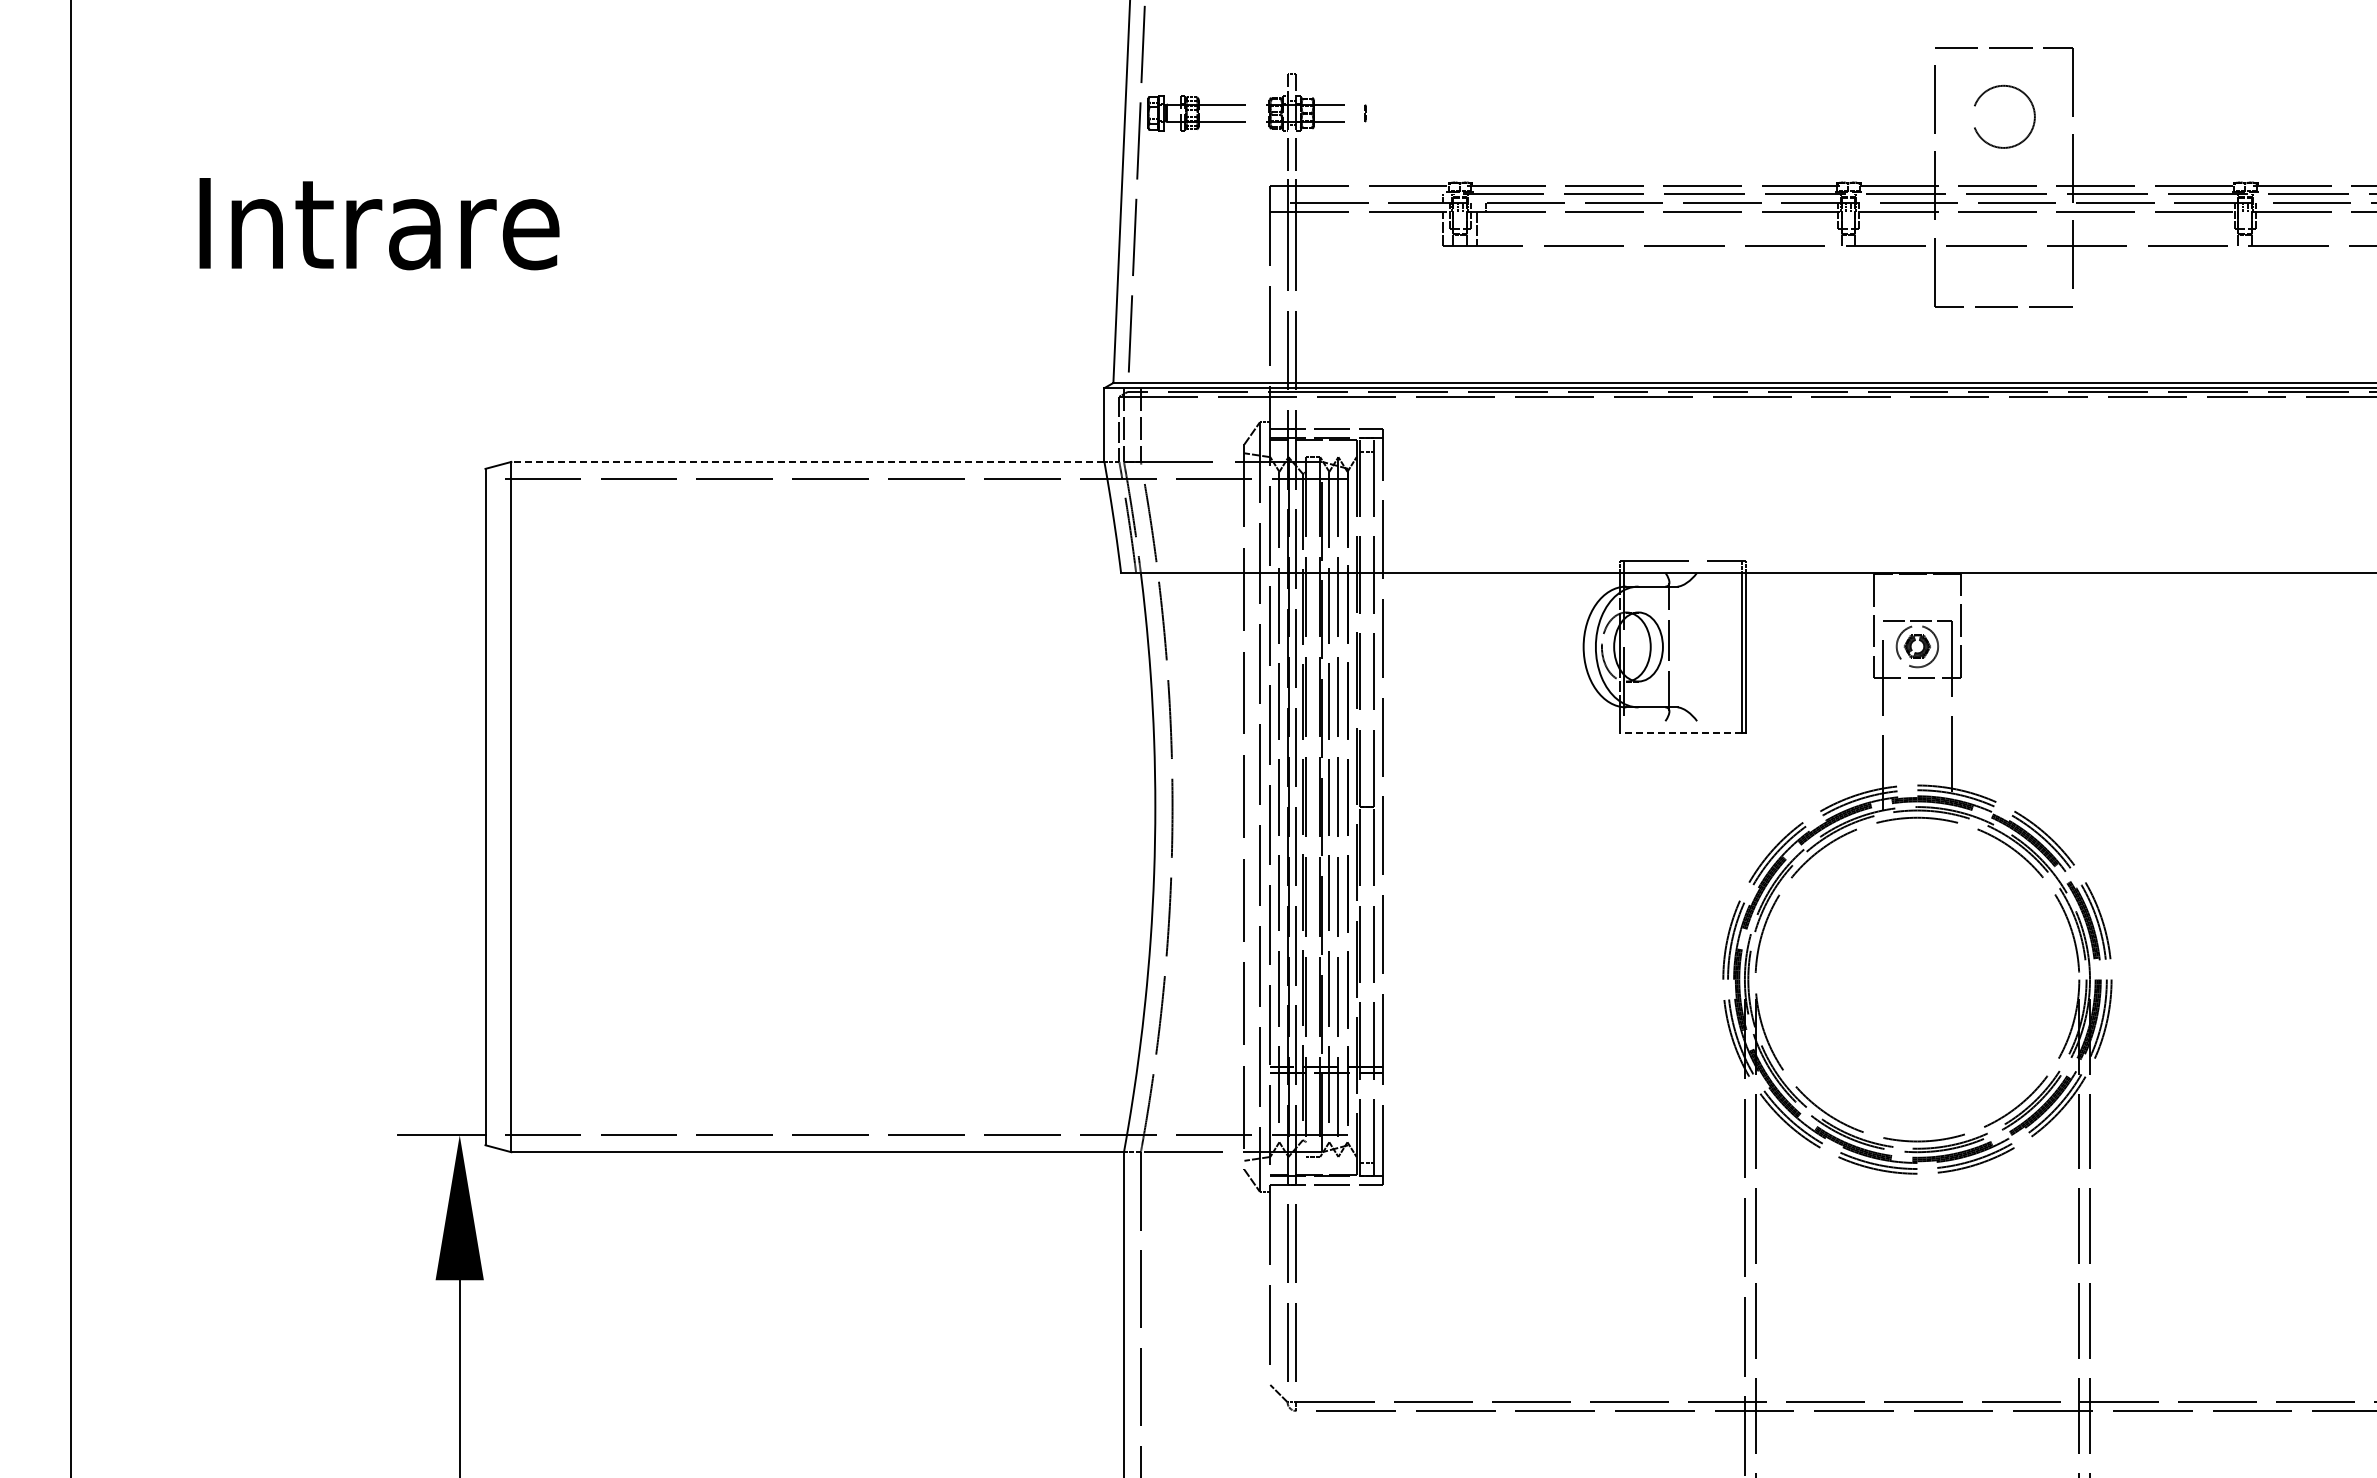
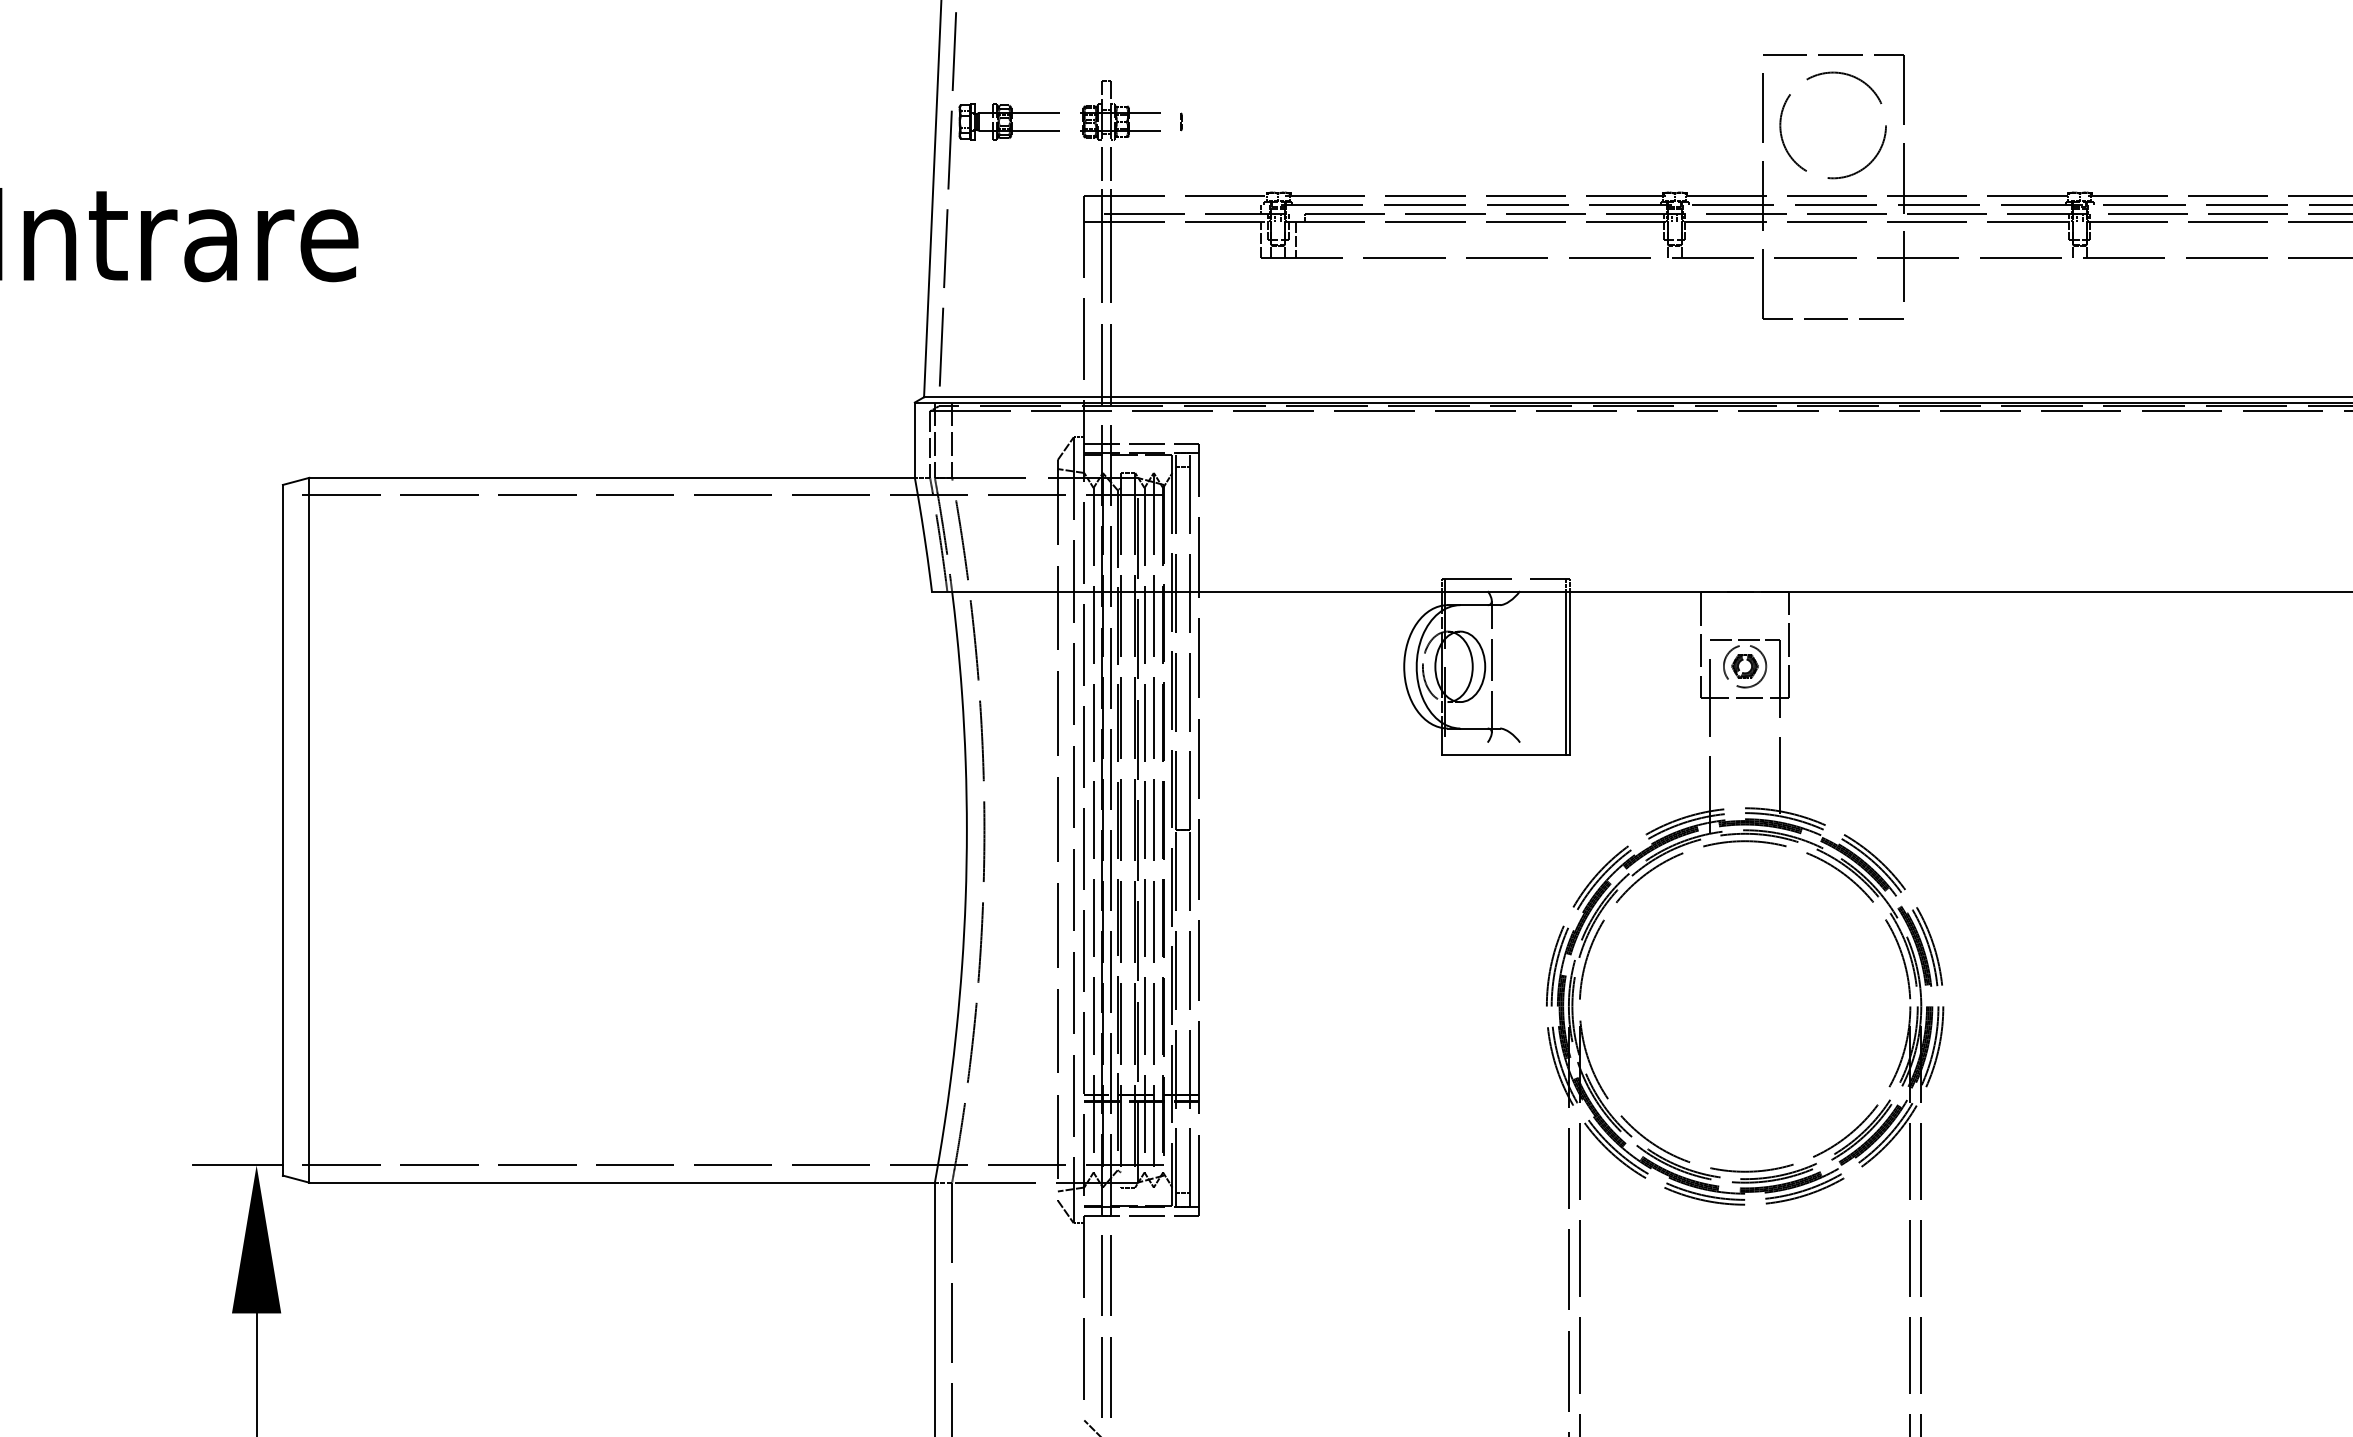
circle: (2003, 116) -> (1832, 125), size x1.67
line: (807, 461) -> (611, 477), dashed -> solid
line: (1680, 733) -> (1503, 755), dashed -> solid

